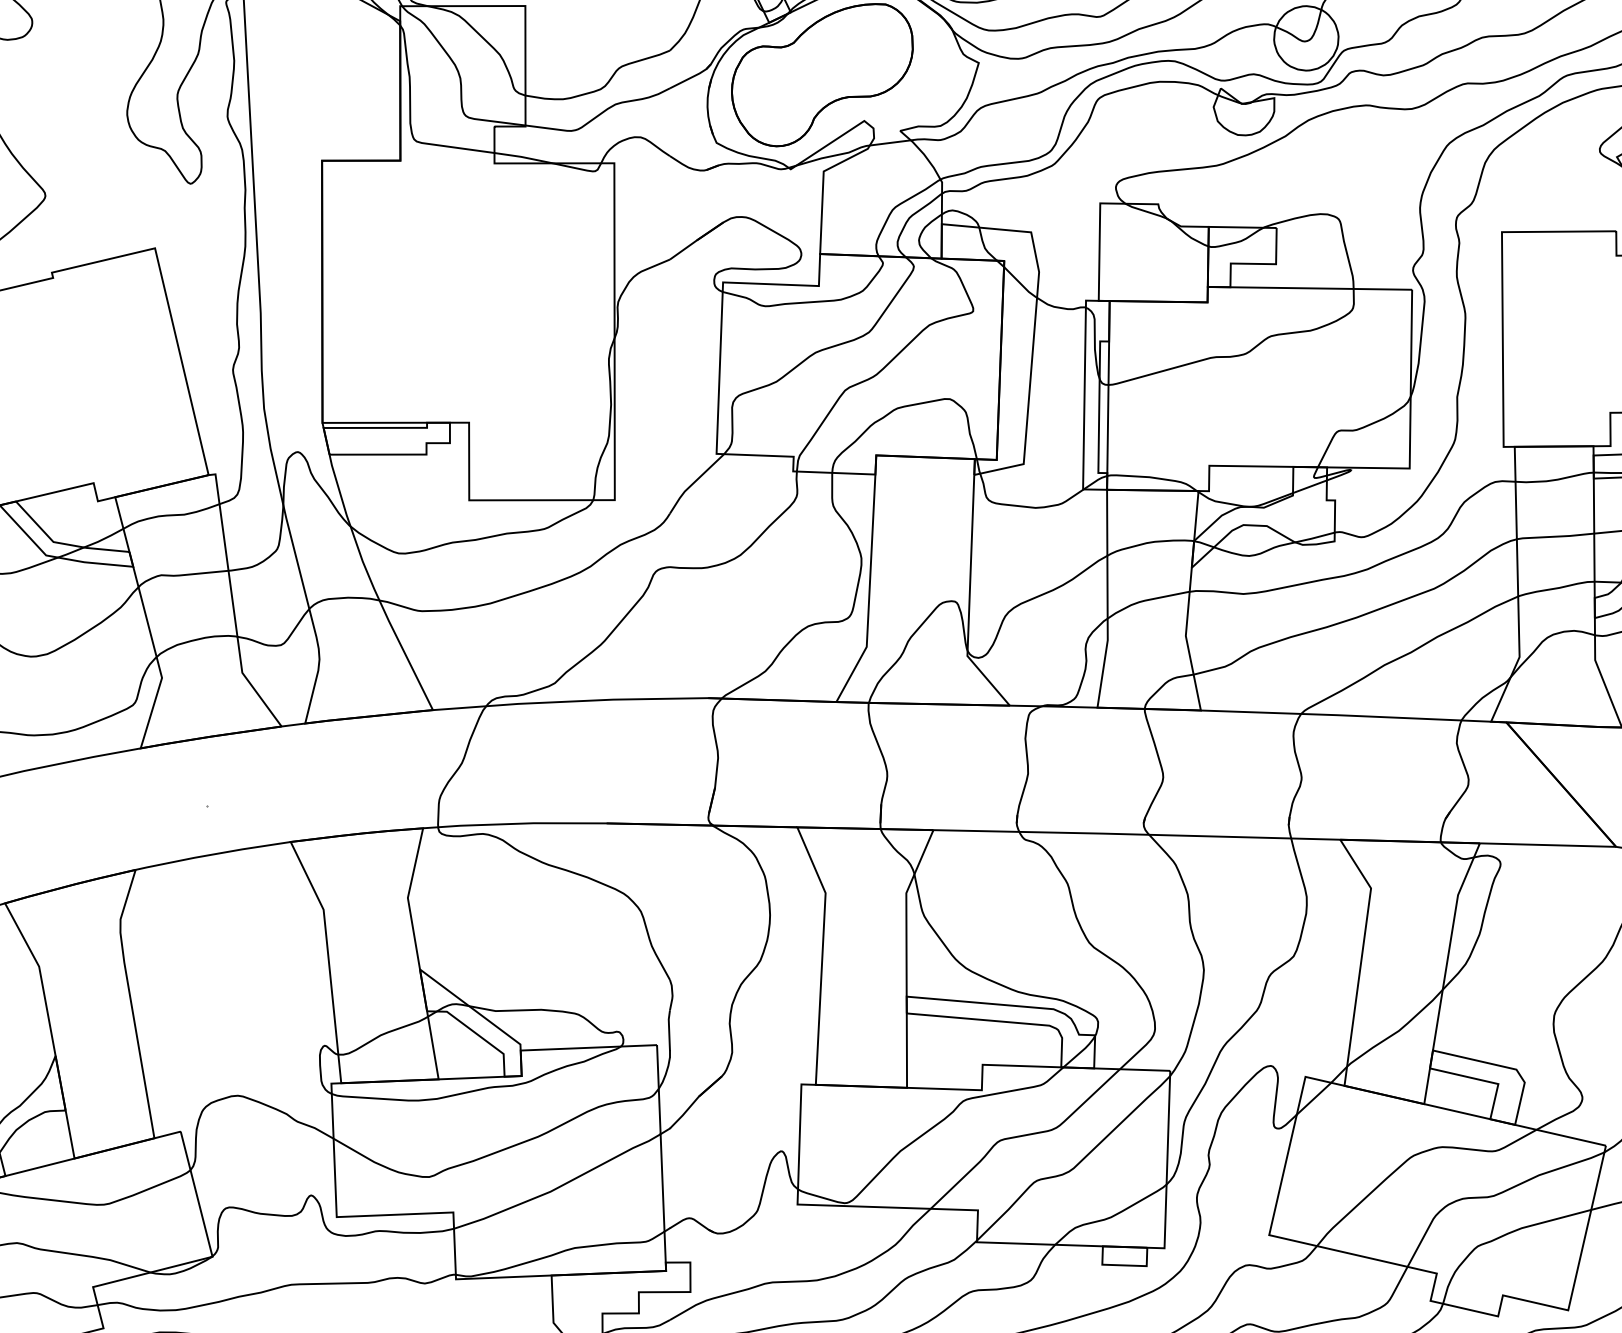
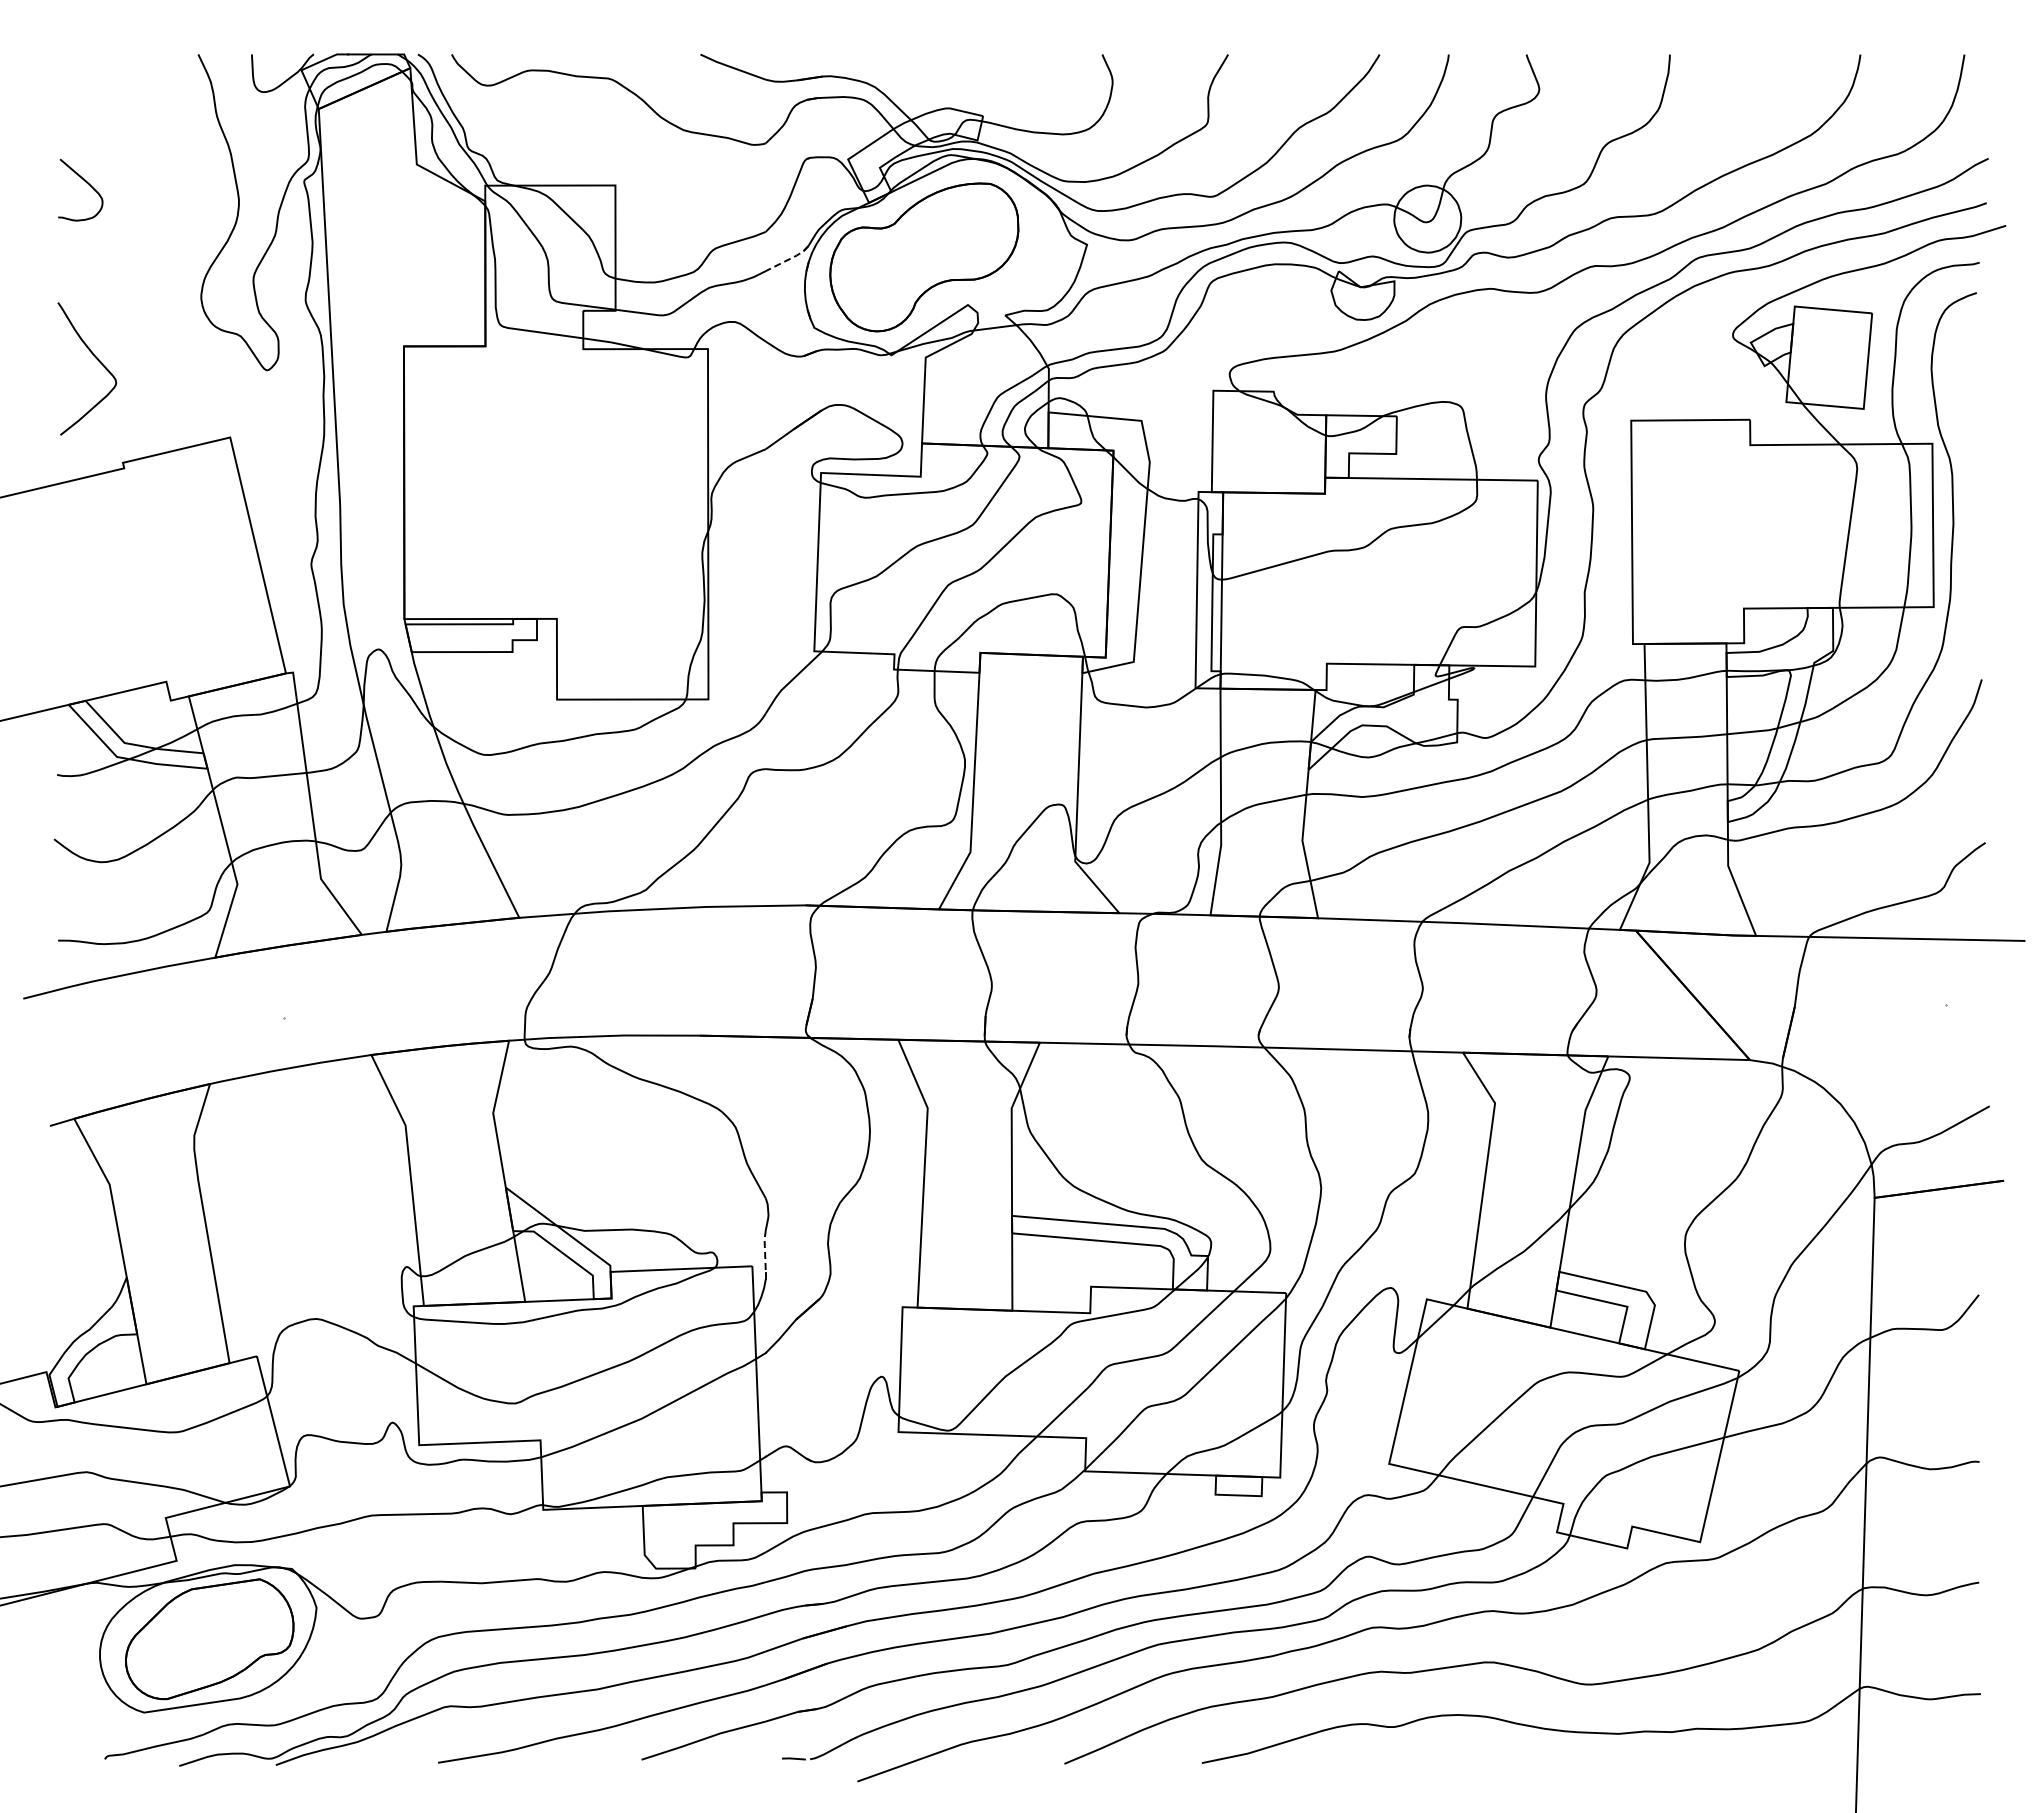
line: (691, 77) -> (788, 259), solid -> dashed
line: (669, 1030) -> (765, 1251), solid -> dashed

